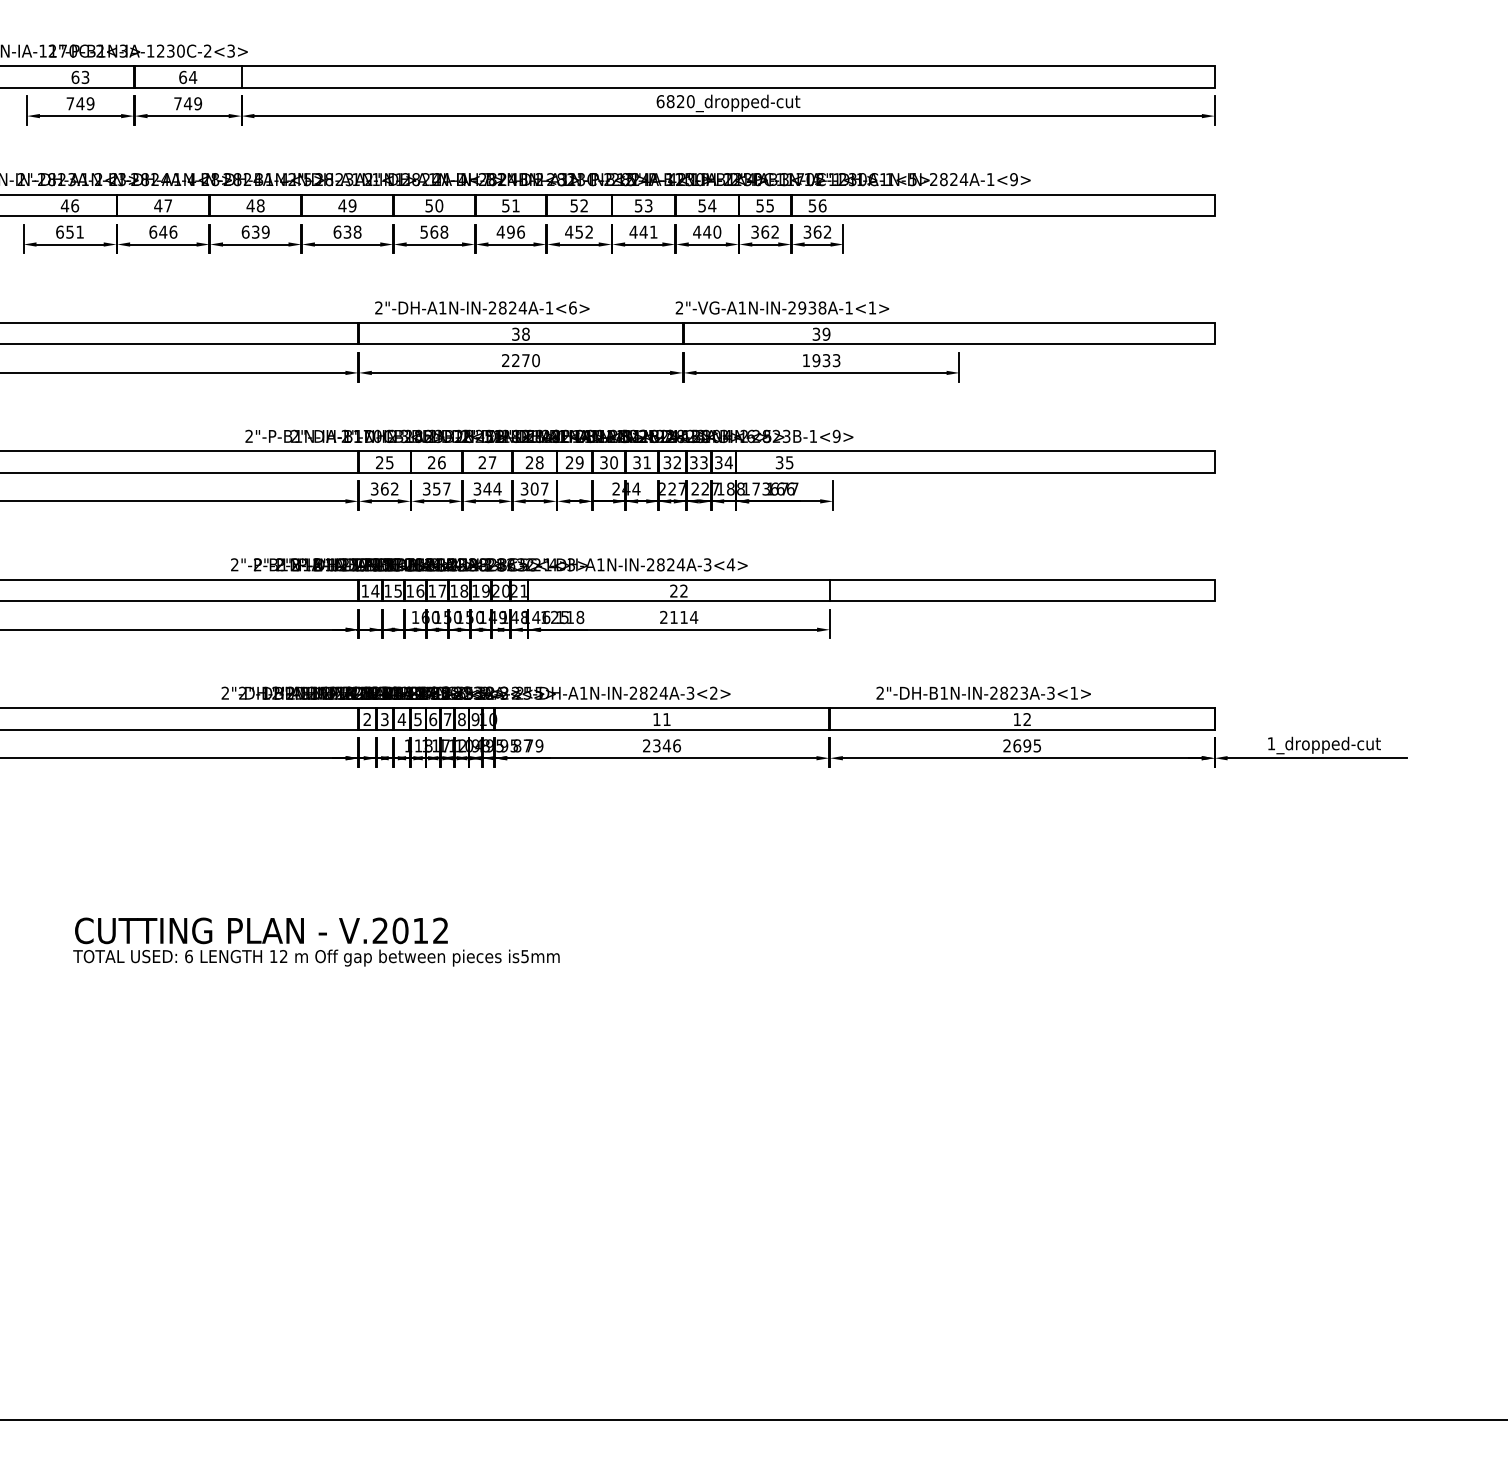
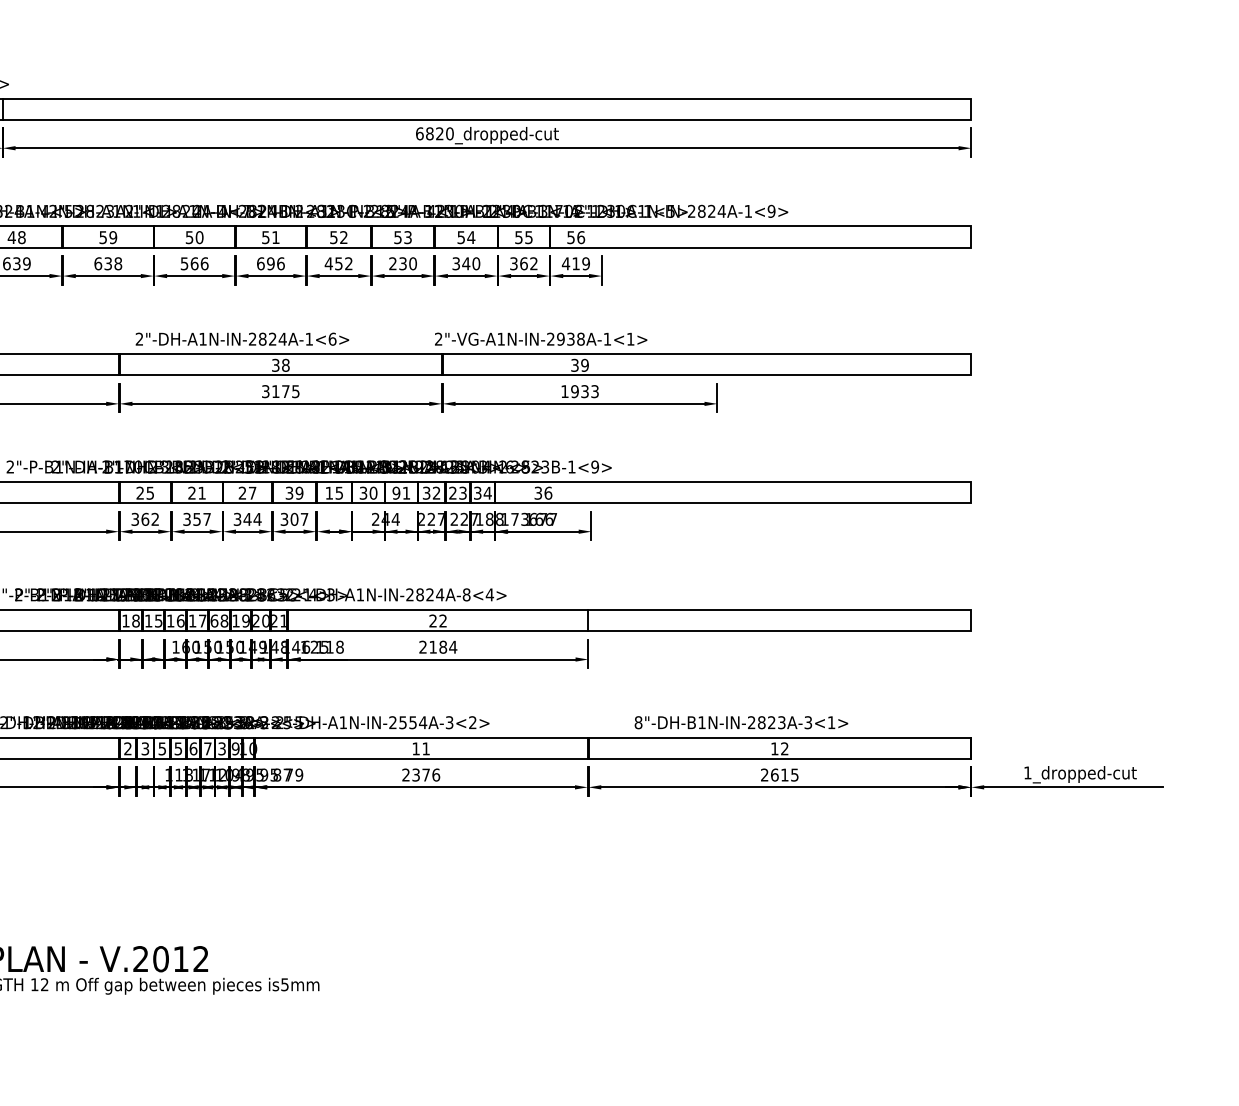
text: (342, 205) -> (103, 237), 49 -> 59
text: (444, 231) -> (204, 263), 568 -> 566
text: (500, 231) -> (260, 263), 496 -> 696
text: (643, 231) -> (402, 263), 441 -> 230
text: (697, 231) -> (456, 263), 440 -> 340
text: (817, 231) -> (576, 263), 362 -> 419
text: (520, 360) -> (280, 391), 2270 -> 3175
text: (441, 462) -> (201, 493), 26 -> 21
text: (534, 462) -> (294, 493), 28 -> 39
text: (574, 462) -> (334, 493), 29 -> 15
text: (636, 462) -> (395, 493), 31 -> 91
text: (693, 462) -> (452, 493), 33 -> 23
text: (789, 462) -> (548, 493), 35 -> 36
text: (707, 564) -> (466, 594), 2"-DH-A1N-IN-2824A-3<4> -> 2"-DH-A1N-IN-2824A-8<4>
text: (375, 590) -> (136, 620), 14 -> 18
text: (454, 590) -> (214, 620), 18 -> 68
text: (683, 617) -> (442, 647), 2114 -> 2184
text: (648, 692) -> (407, 721), 2"-DH-A1N-IN-2824A-3<2> -> 2"-DH-A1N-IN-2554A-3<2>
text: (880, 692) -> (638, 721), 2"-DH-B1N-IN-2823A-3<1> -> 8"-DH-B1N-IN-2823A-3<1>
text: (401, 719) -> (161, 748), 4 -> 5
text: (461, 719) -> (221, 748), 8 -> 3
text: (666, 745) -> (425, 774), 2346 -> 2376
text: (1027, 745) -> (785, 774), 2695 -> 2615

